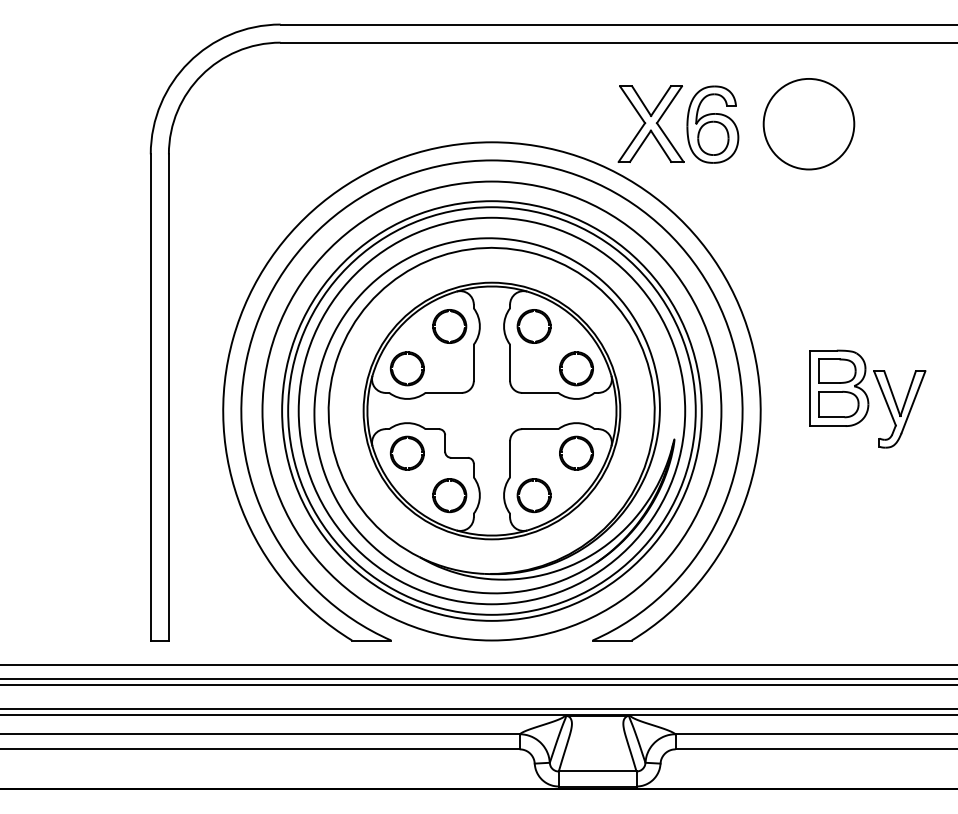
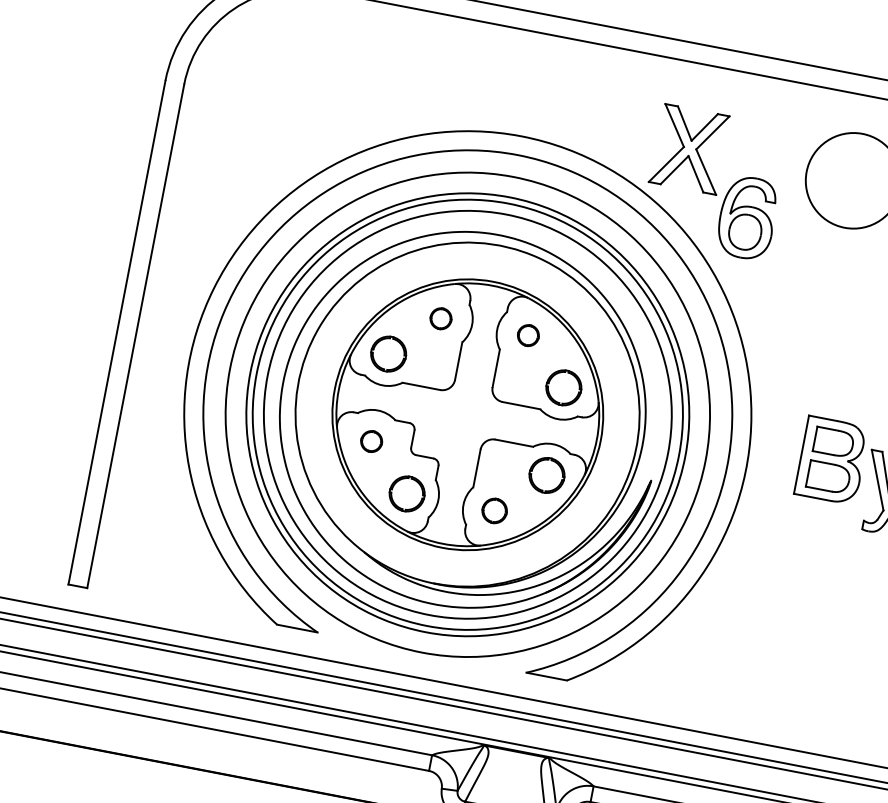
part: (712, 124) -> (747, 217), moved
part: (449, 326) -> (440, 318), size x0.6
circle: (533, 326) -> (527, 335), size x0.6
part: (406, 452) -> (370, 440), size x0.6
part: (533, 495) -> (494, 510), size x0.7

